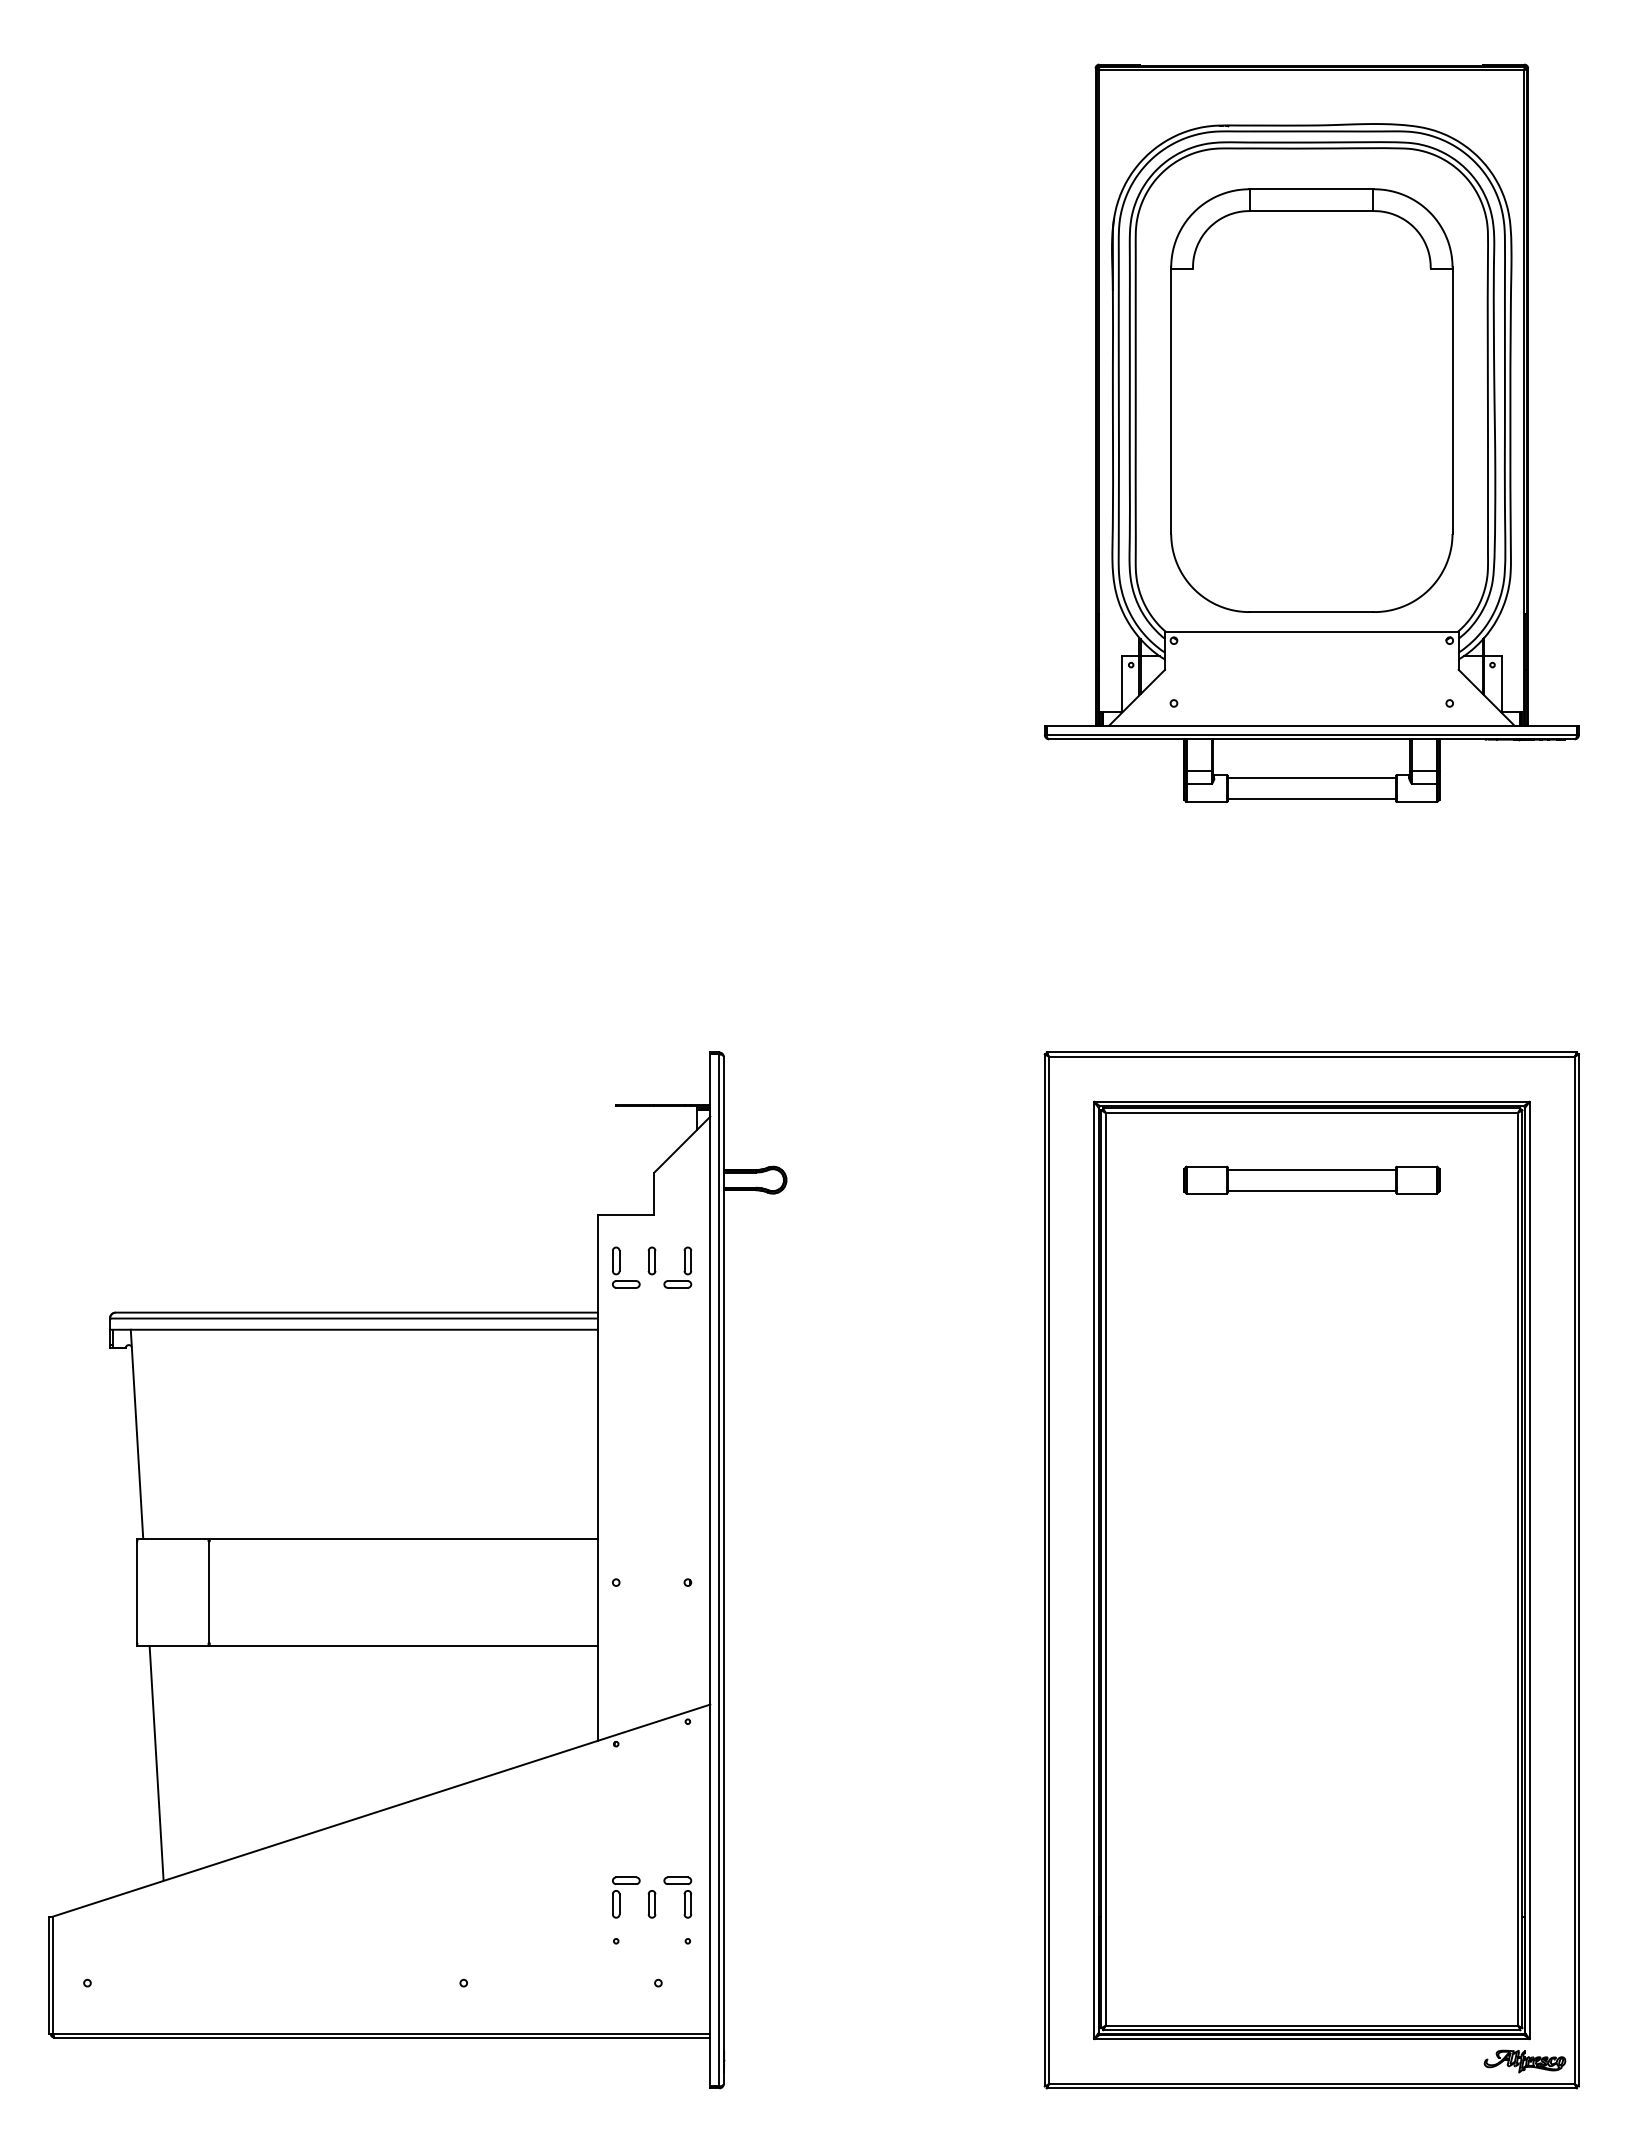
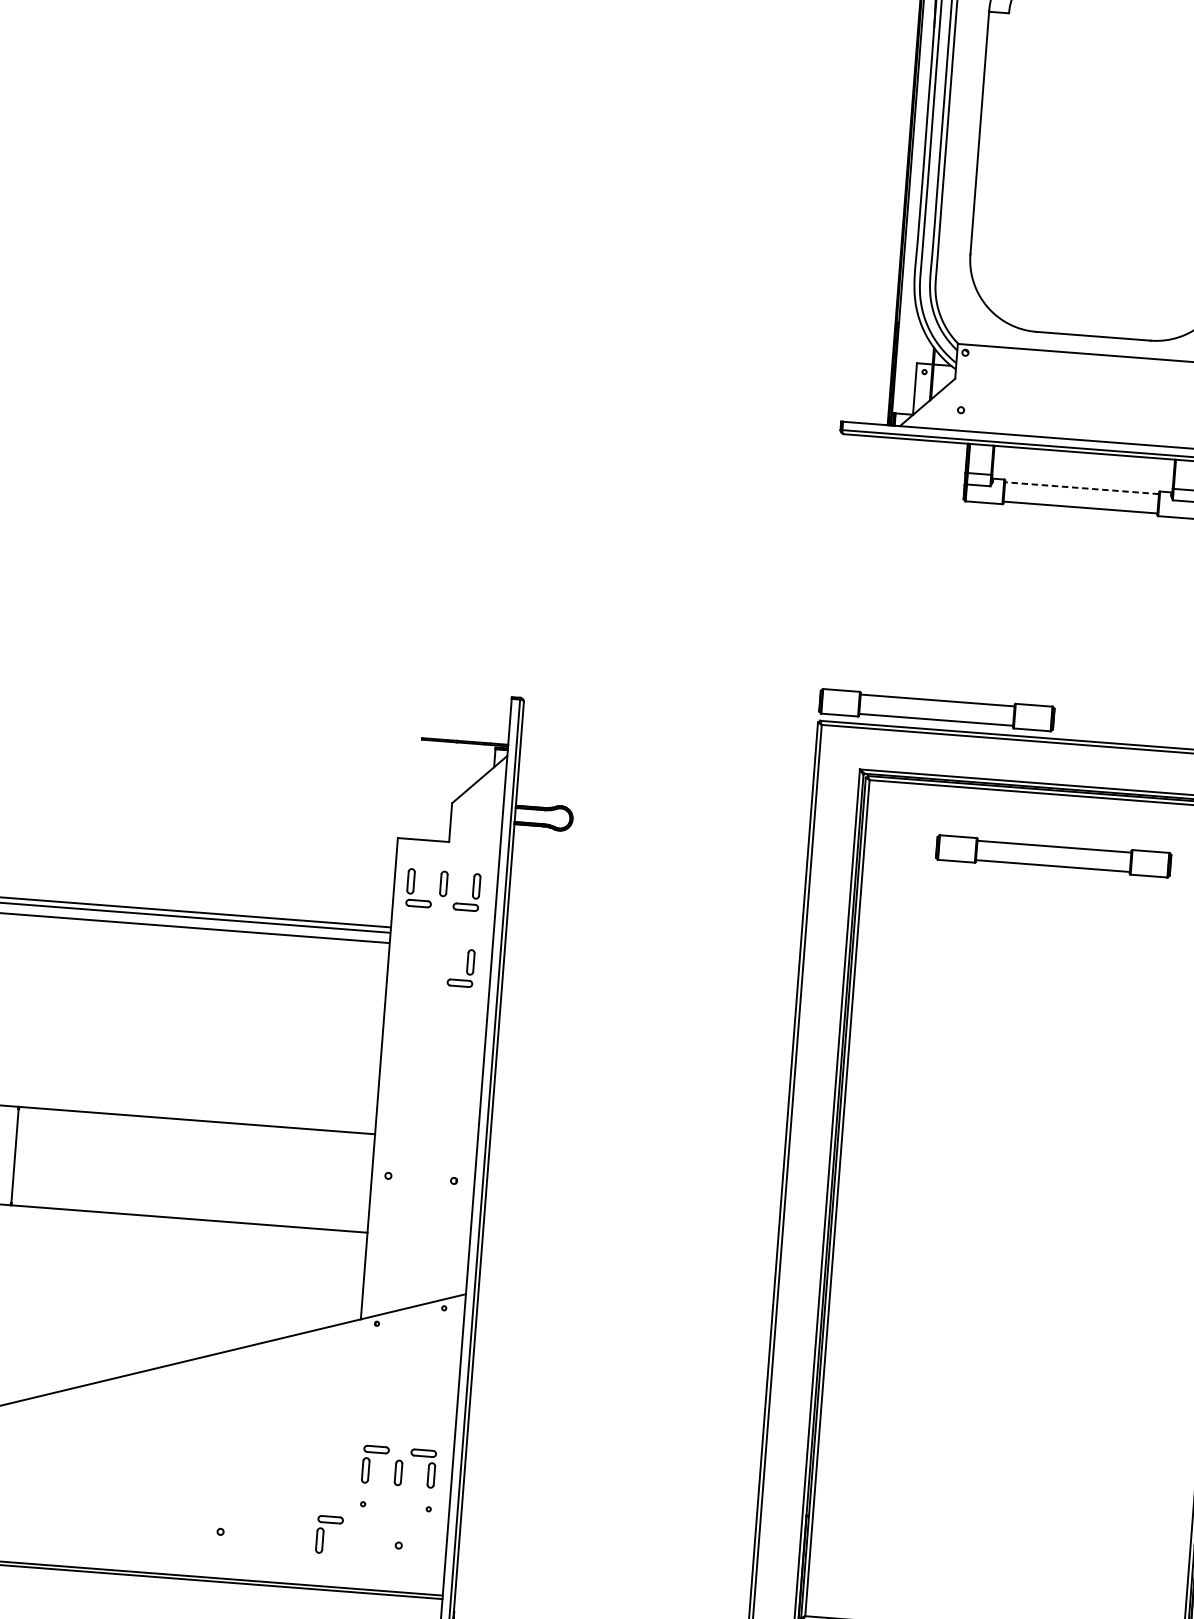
line: (1311, 778) -> (1081, 488), solid -> dashed
part: (1172, 1030) -> (936, 709), added
part: (684, 1350) -> (467, 968), added
part: (582, 1977) -> (329, 1535), added

